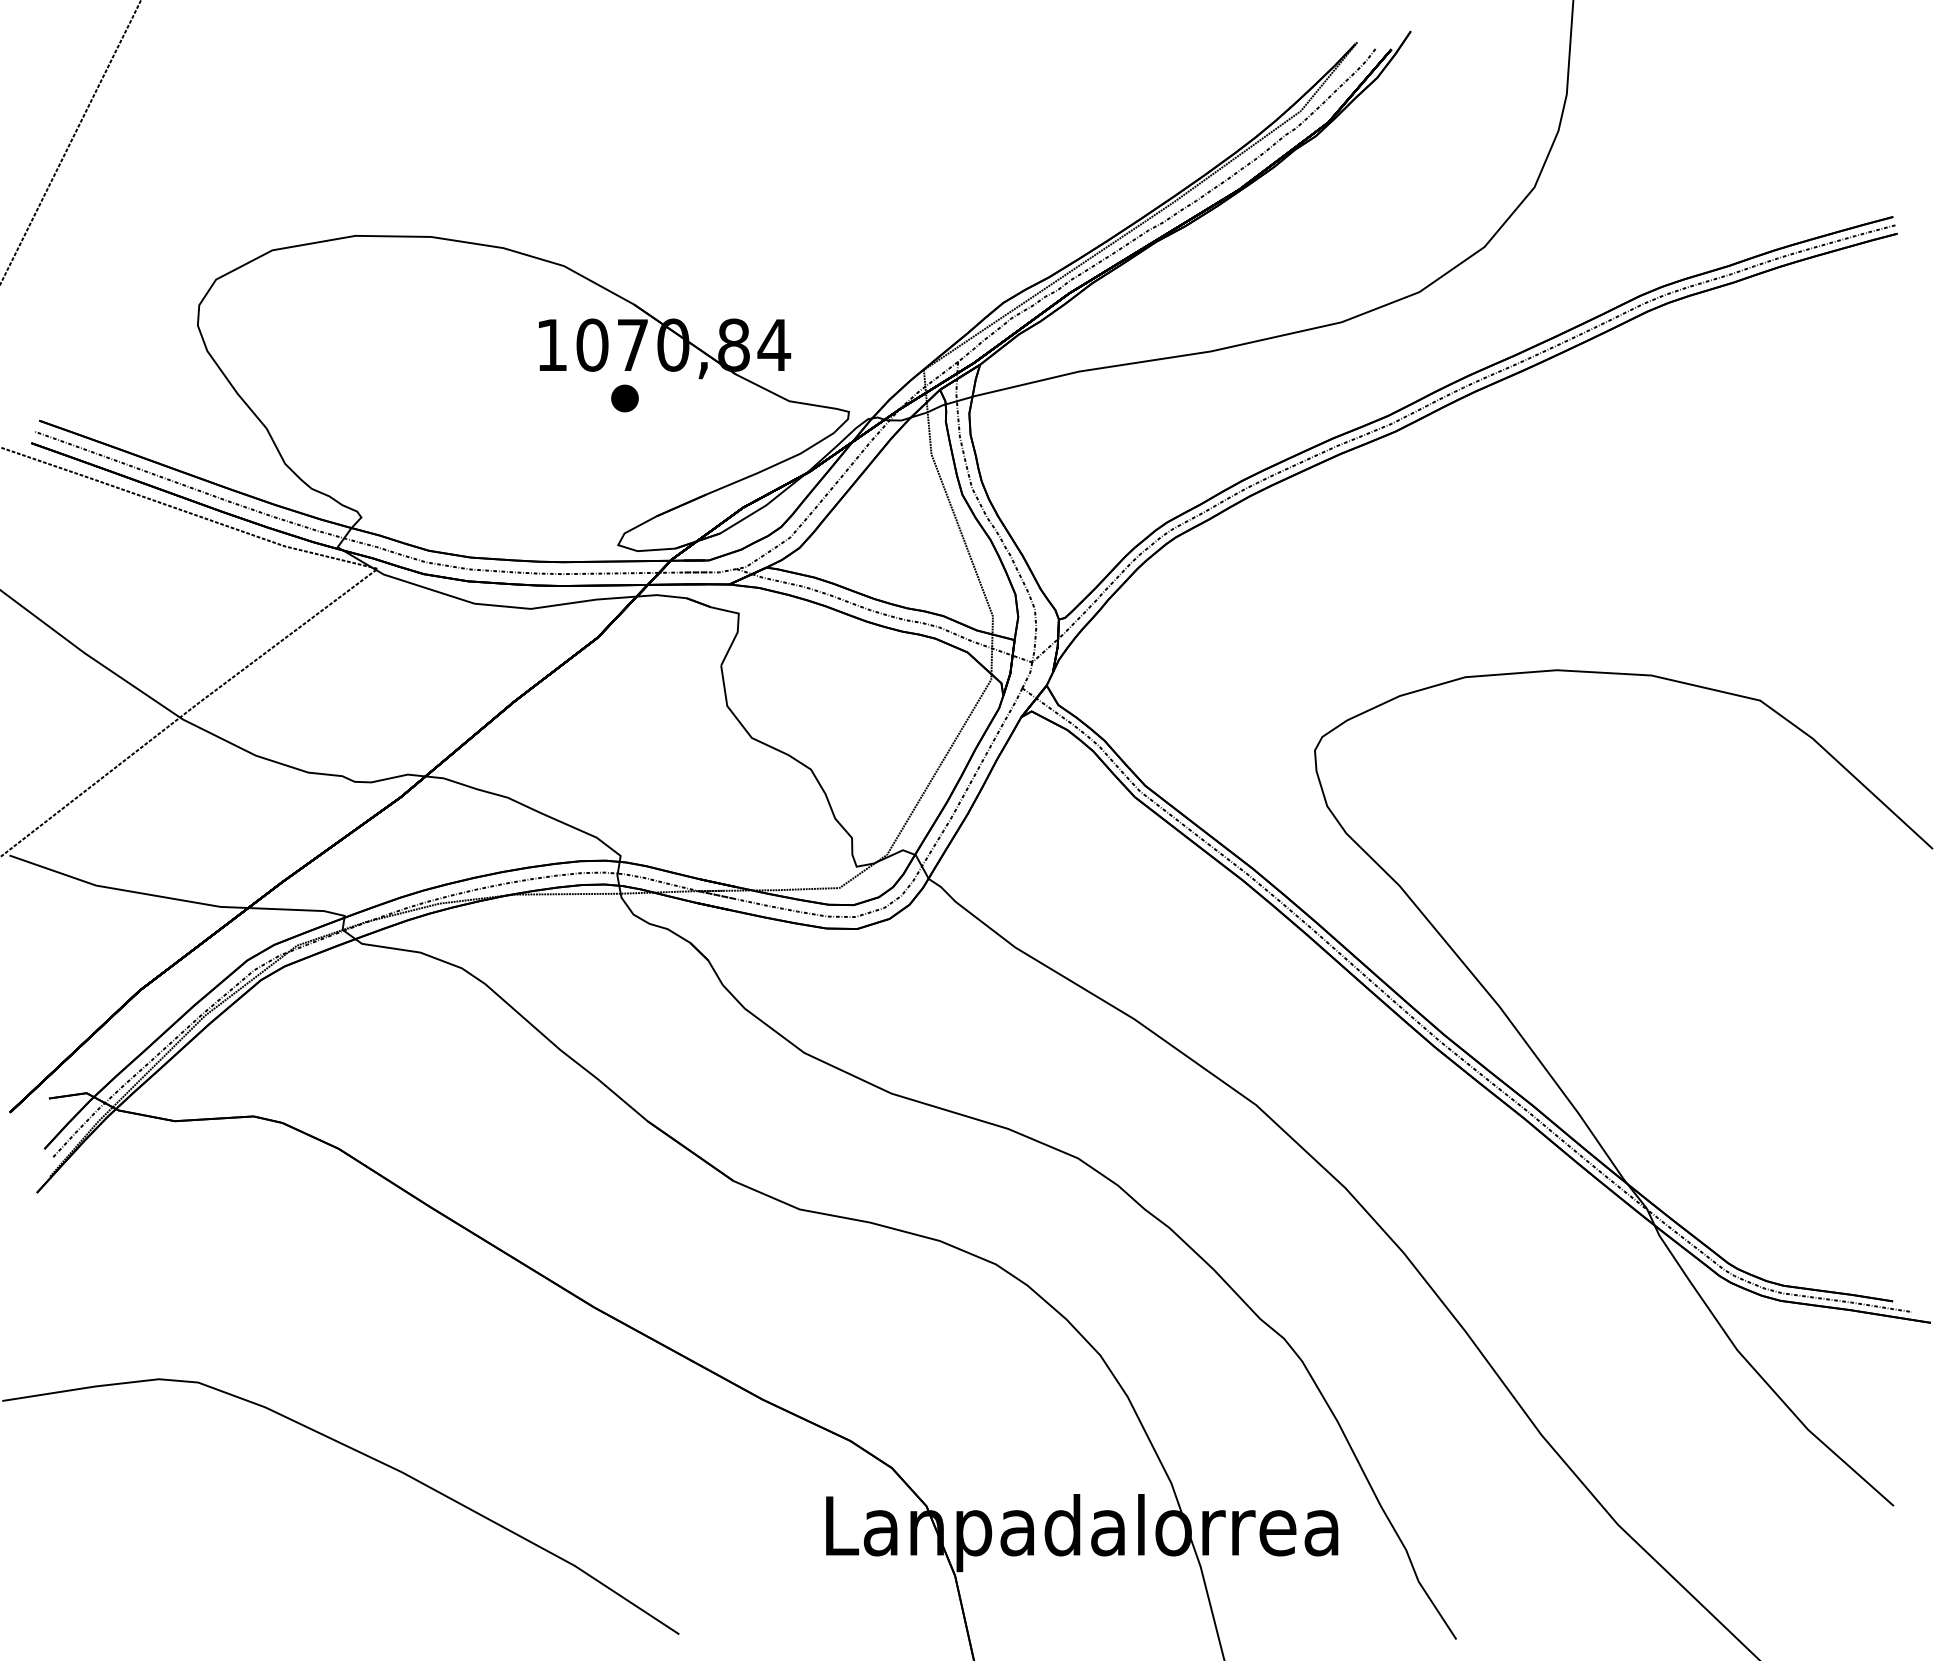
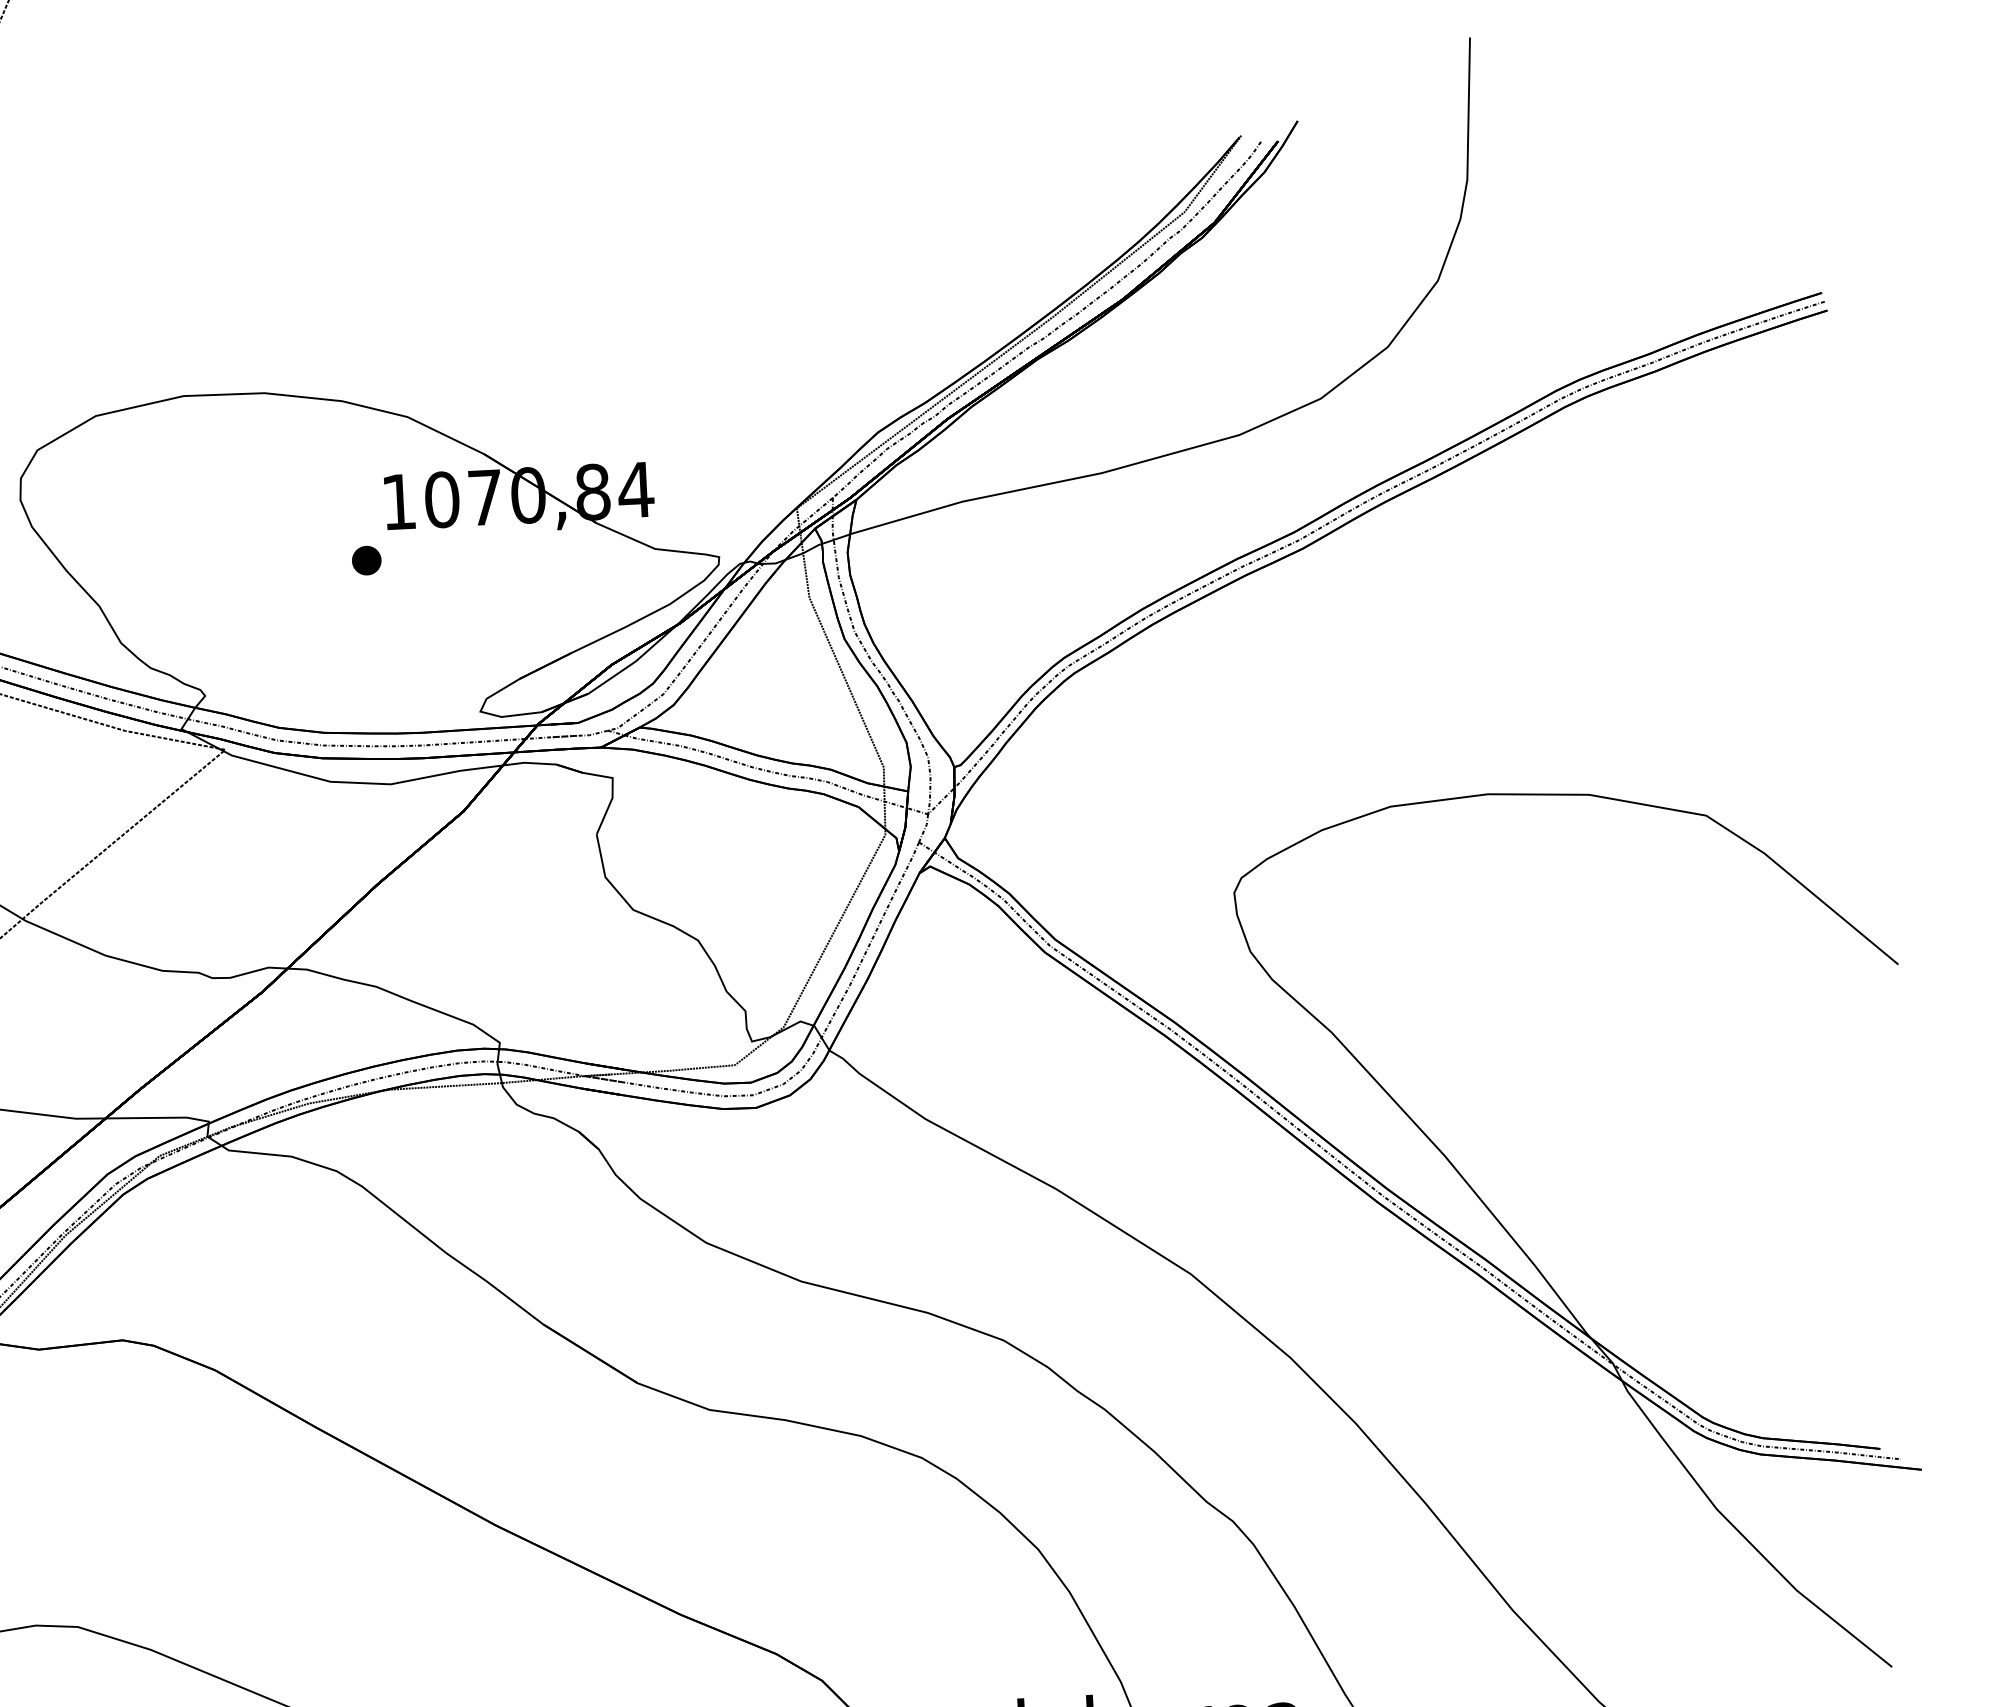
part: (624, 398) -> (366, 560), moved

